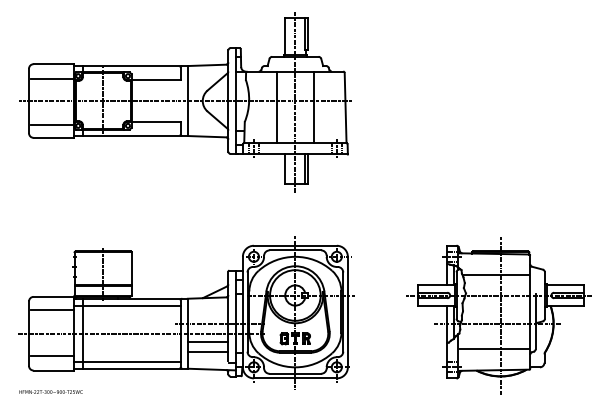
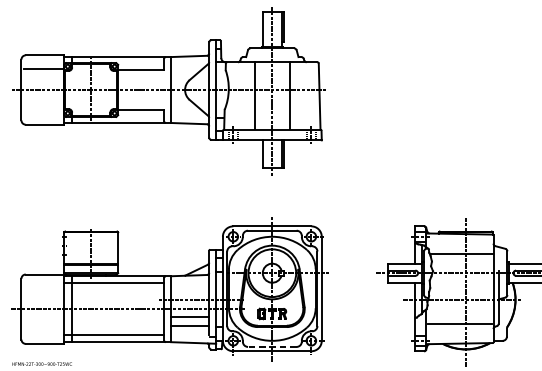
line: (52, 124) -> (43, 112), removed
line: (52, 309) -> (43, 286), removed
line: (52, 355) -> (43, 329), removed
line: (295, 373) -> (272, 346), solid -> dashed

